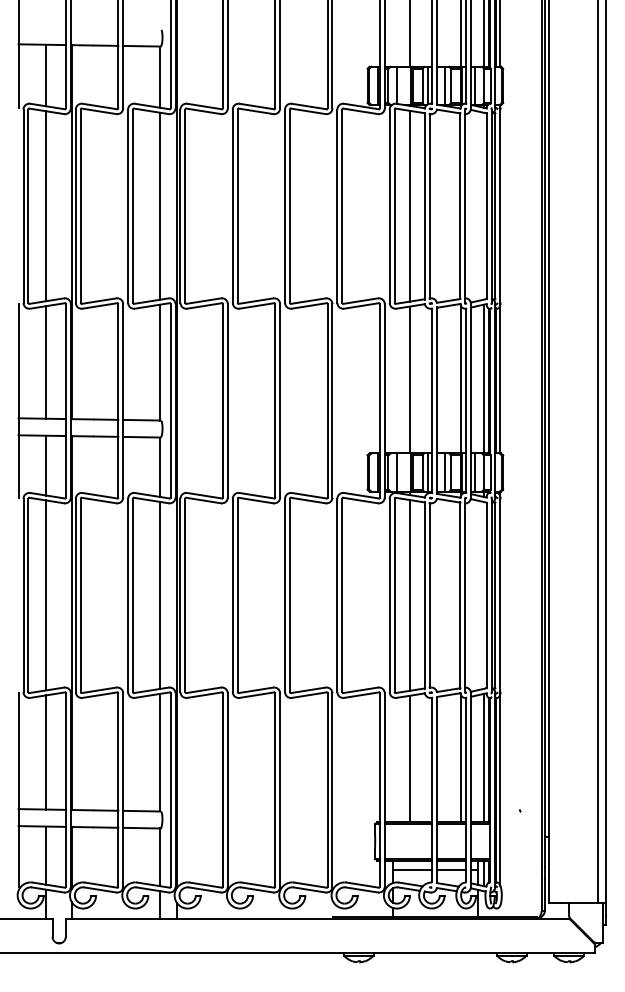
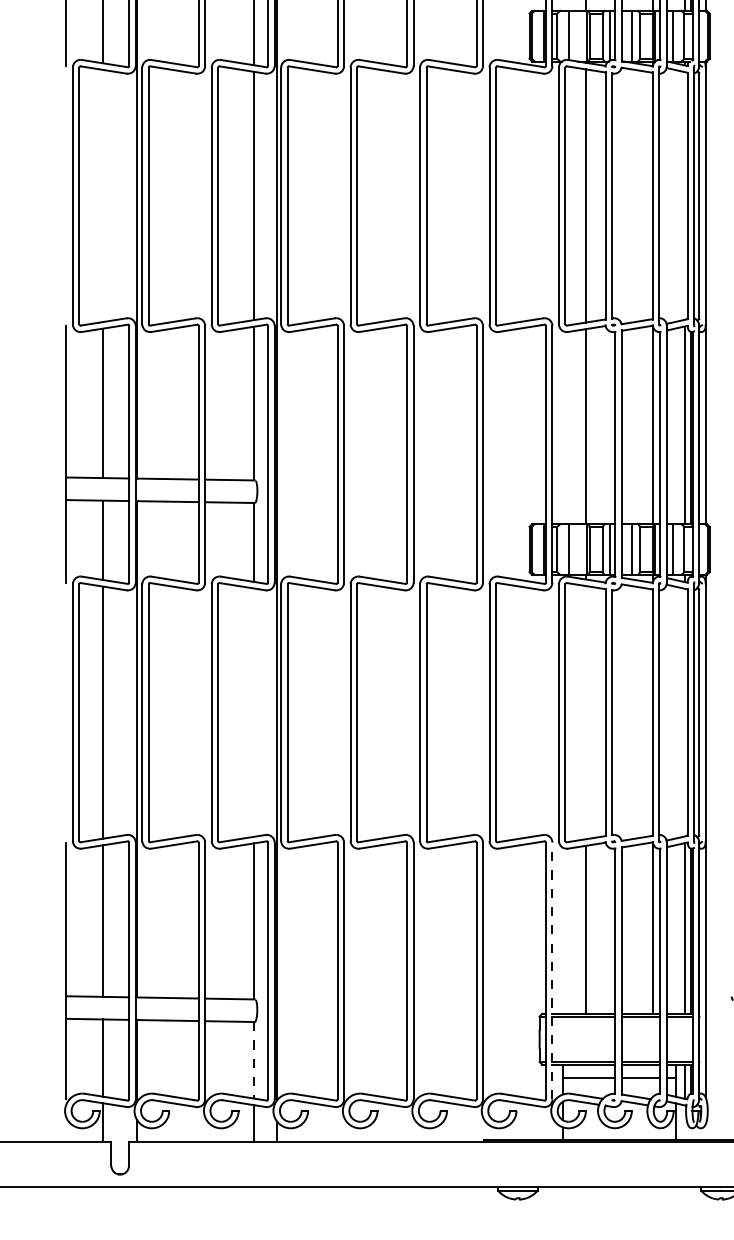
line: (46, 206) -> (103, 196), removed
line: (160, 594) -> (254, 711), removed
line: (409, 595) -> (585, 712), removed
line: (384, 790) -> (552, 971), solid -> dashed
line: (160, 857) -> (254, 1060), solid -> dashed

